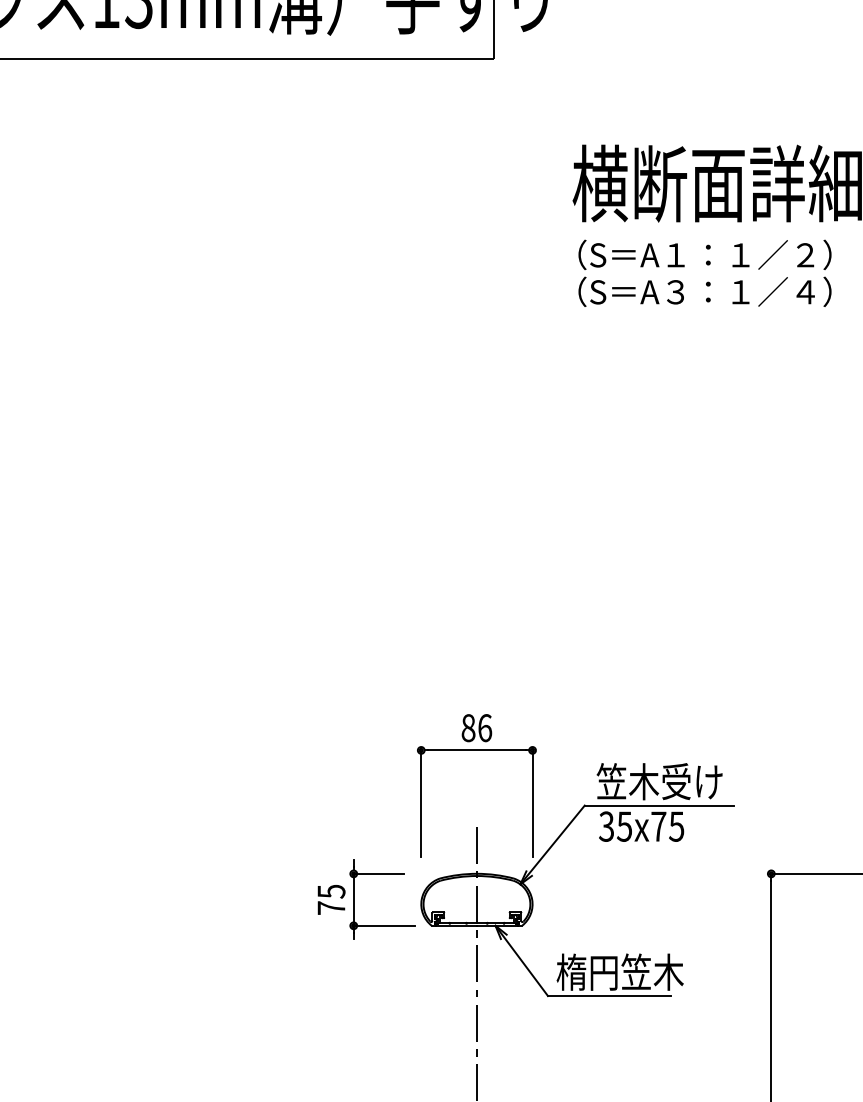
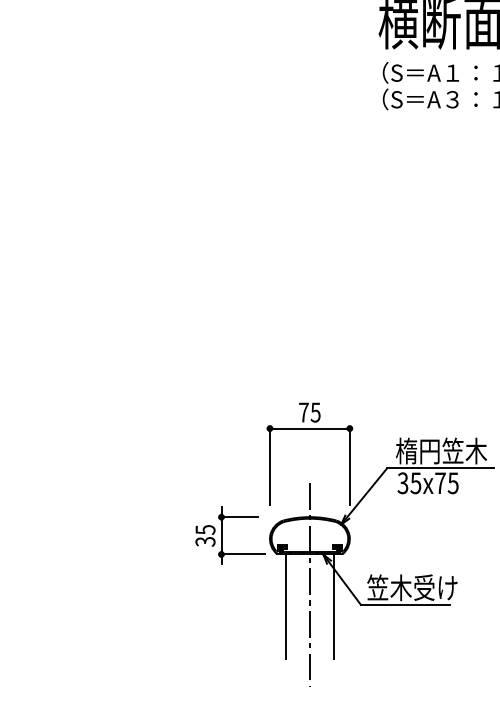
text: (476, 728) -> (309, 412), 86 -> 75
text: (659, 781) -> (440, 450), 笠木受け -> 楕円笠木
text: (331, 908) -> (205, 542), 75 -> 35
text: (619, 971) -> (412, 587), 楕円笠木 -> 笠木受け
line: (443, 997) -> (285, 605), added
line: (510, 997) -> (334, 605), added

